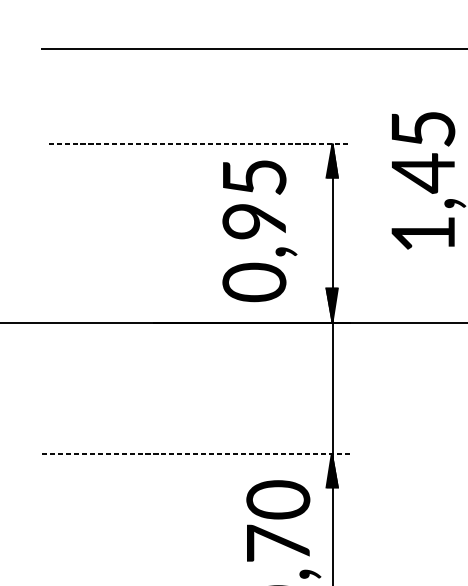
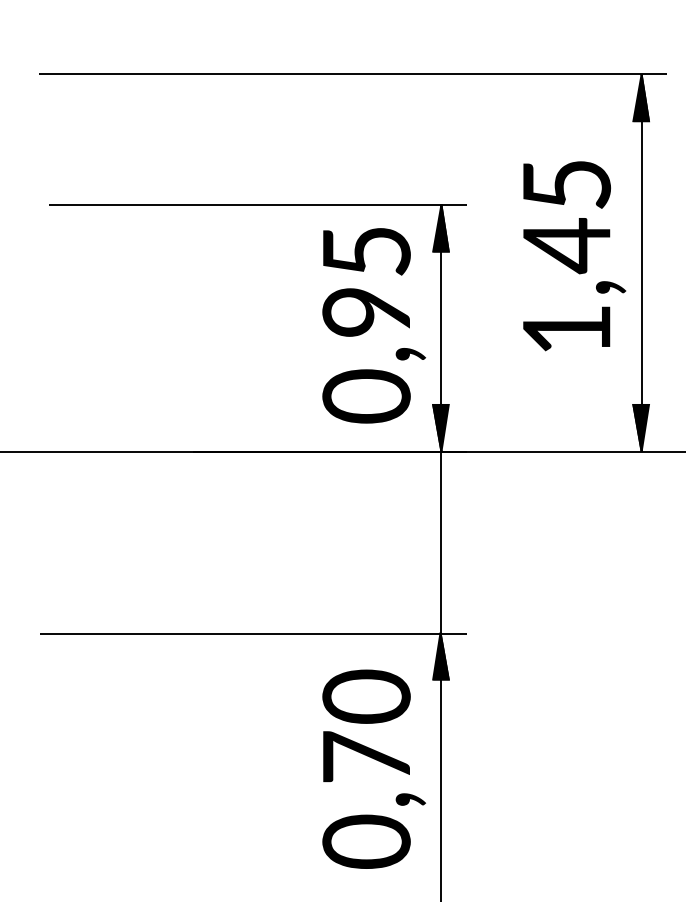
line: (200, 143) -> (258, 204), dashed -> solid
text: (260, 231) -> (374, 325), moved
line: (196, 454) -> (253, 633), dashed -> solid

